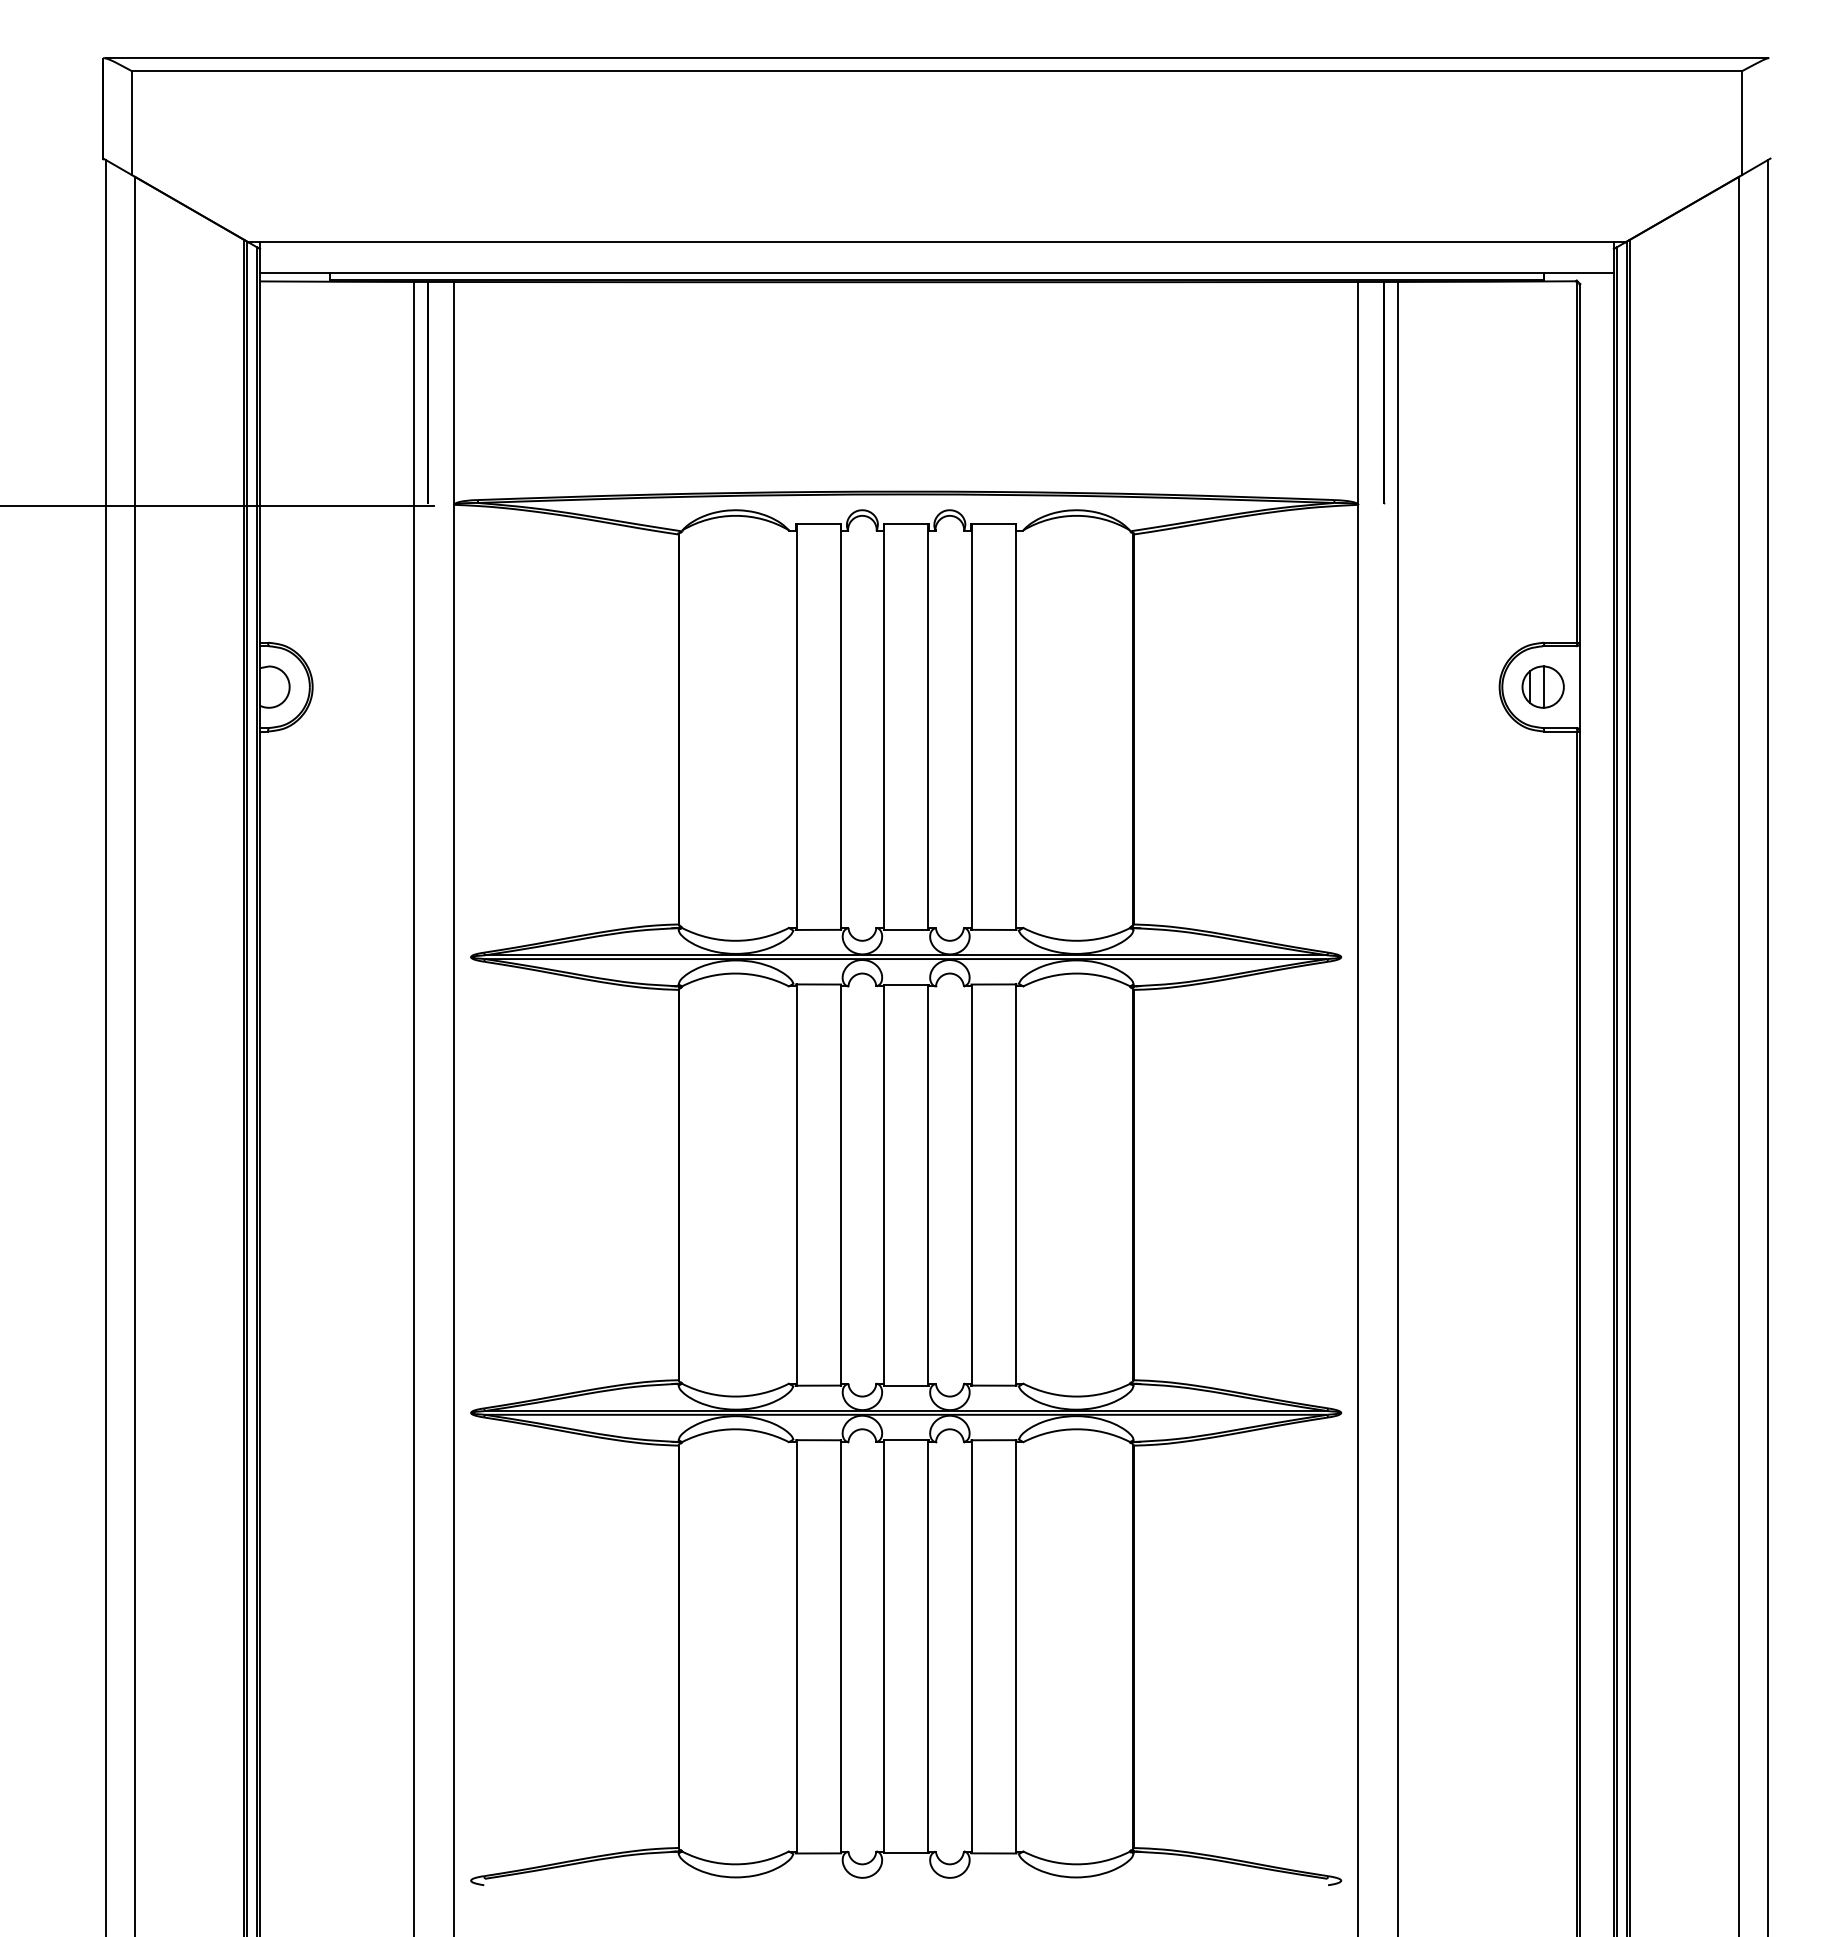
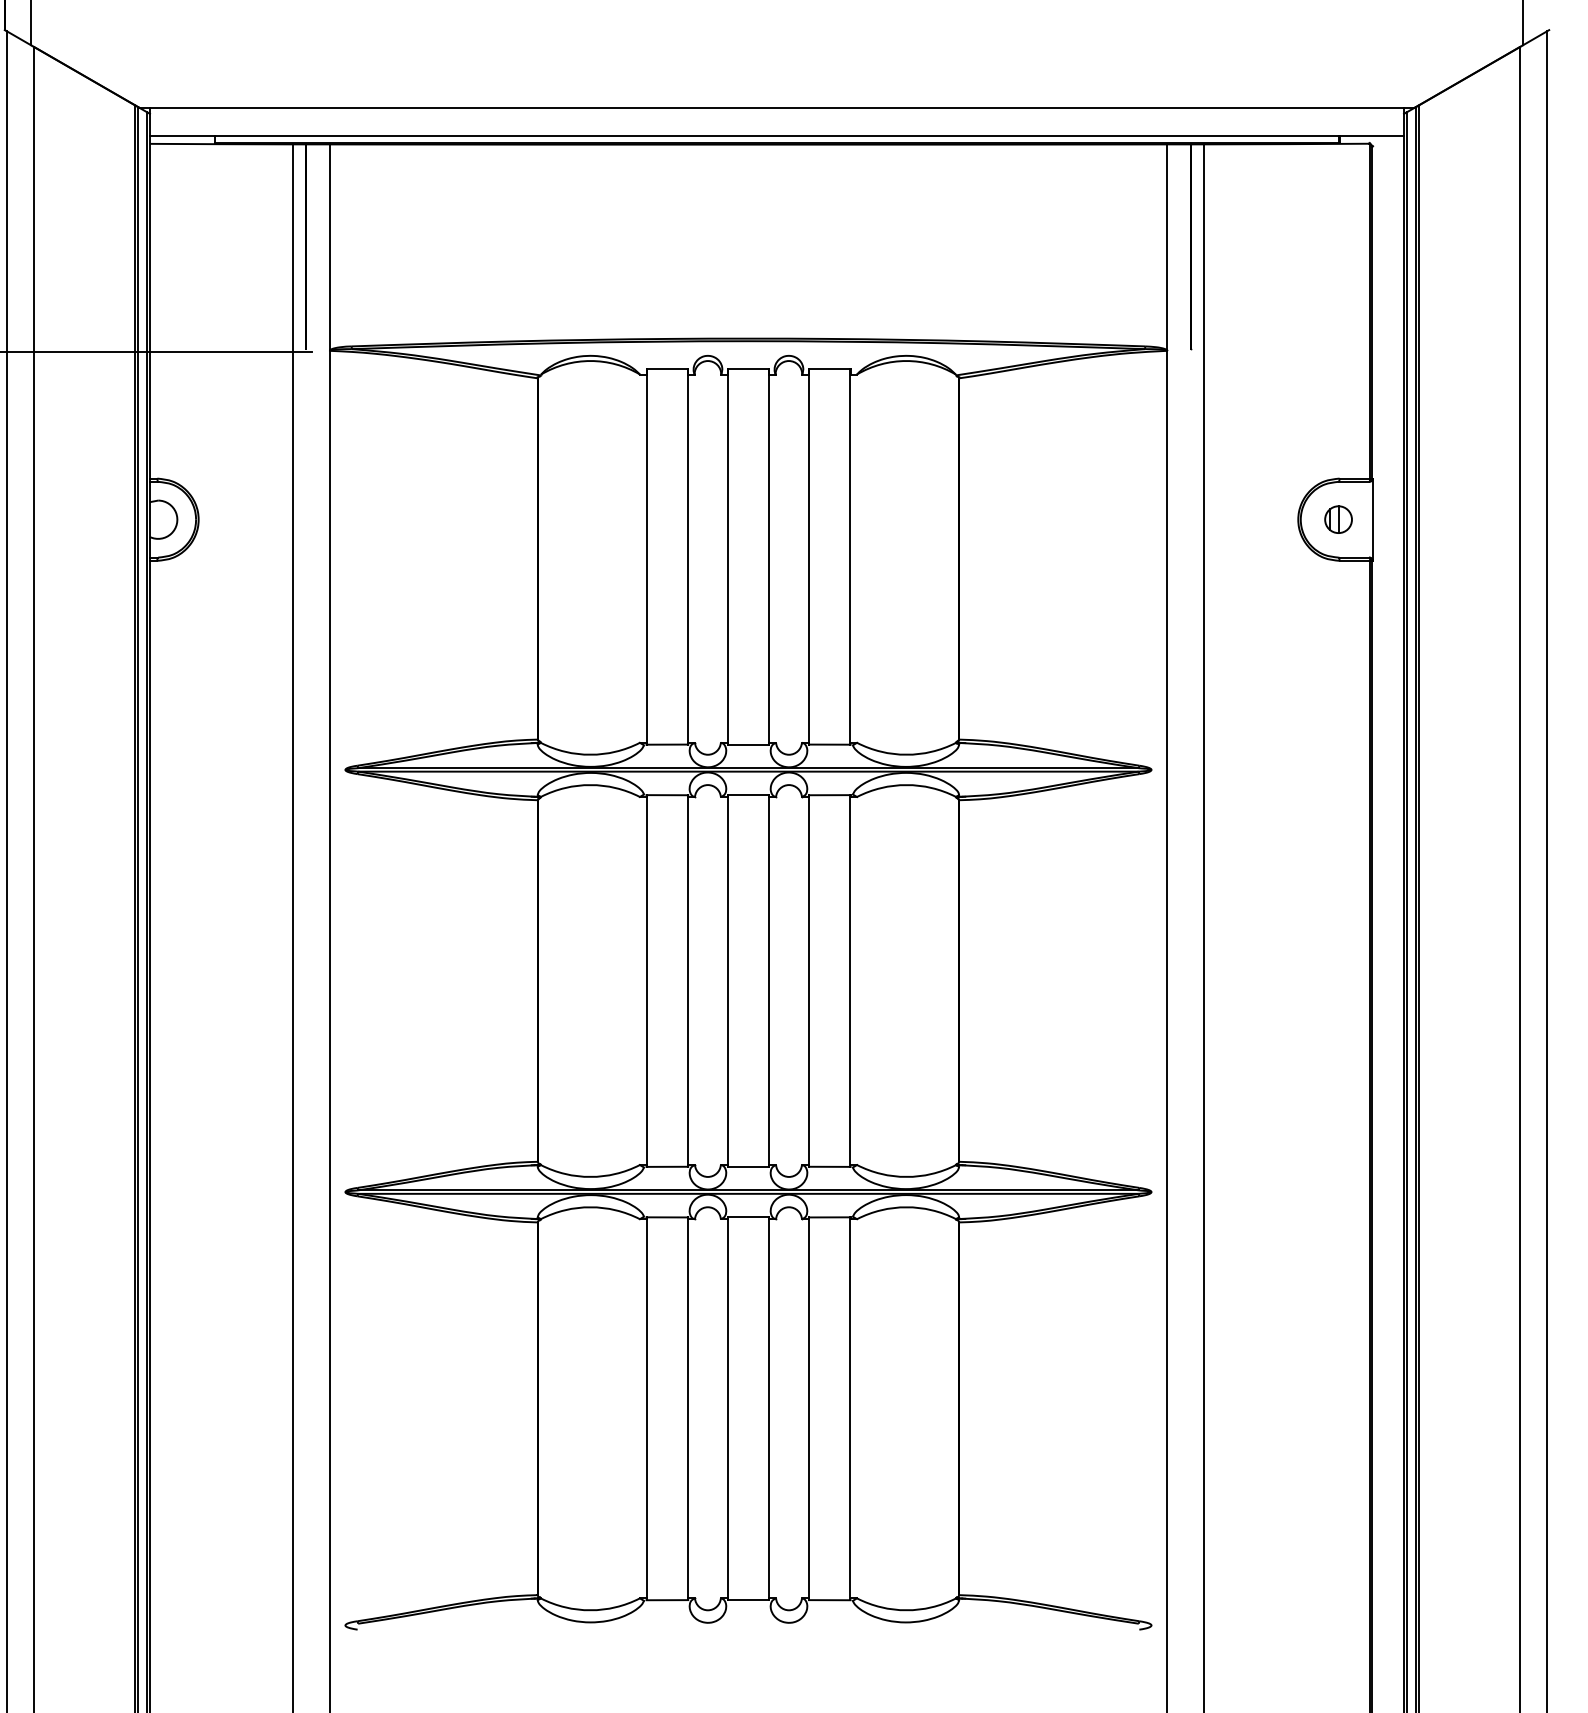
part: (1542, 686) -> (1337, 519), size x0.7

